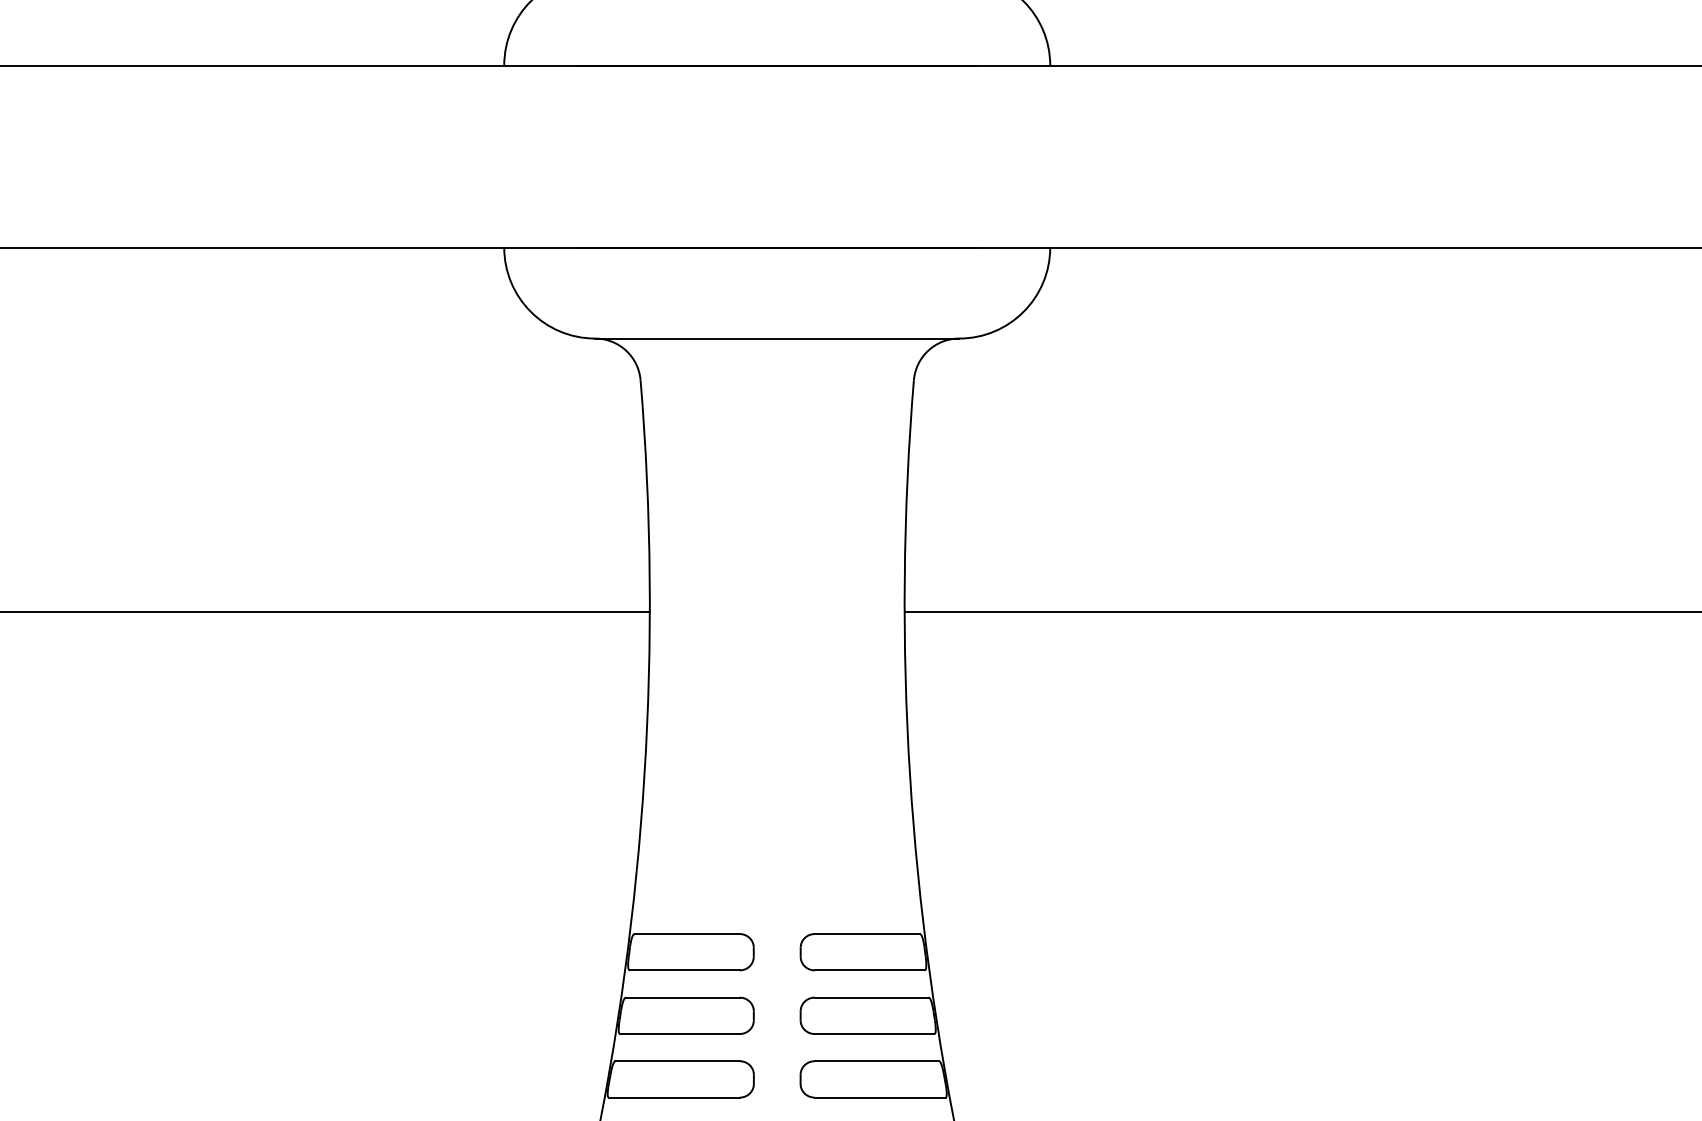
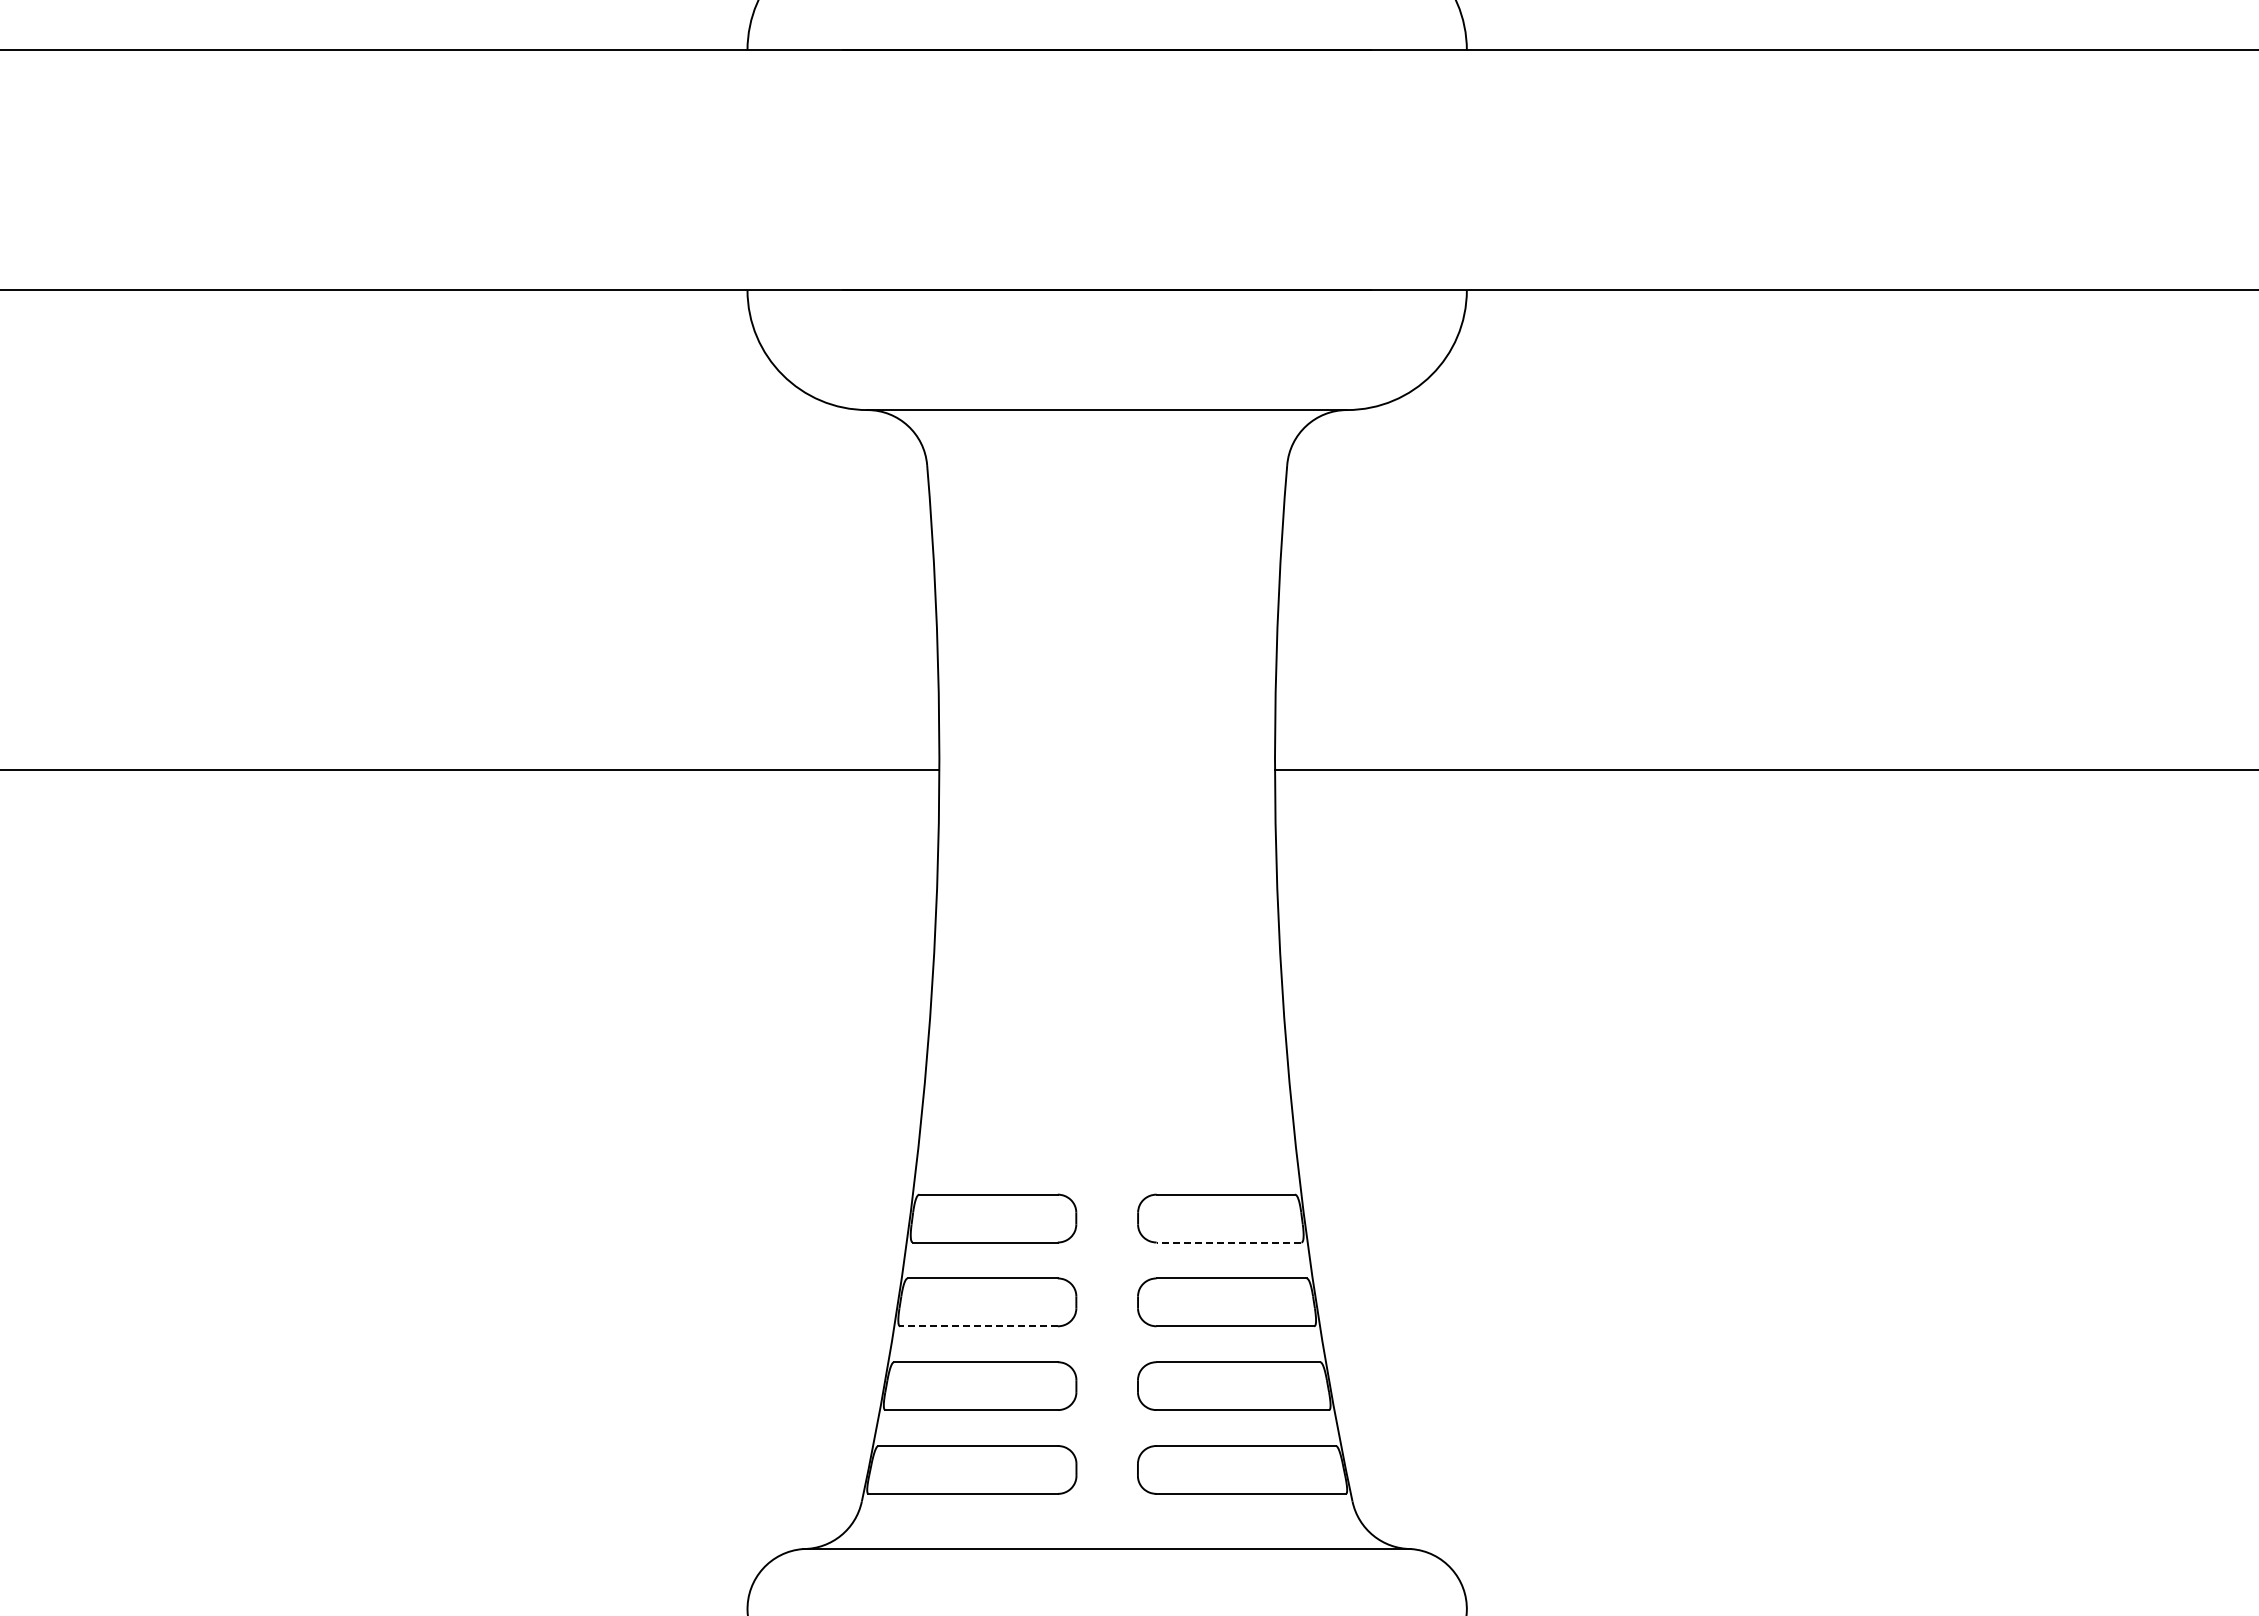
line: (869, 970) -> (1228, 1242), solid -> dashed
line: (680, 1034) -> (979, 1326), solid -> dashed

